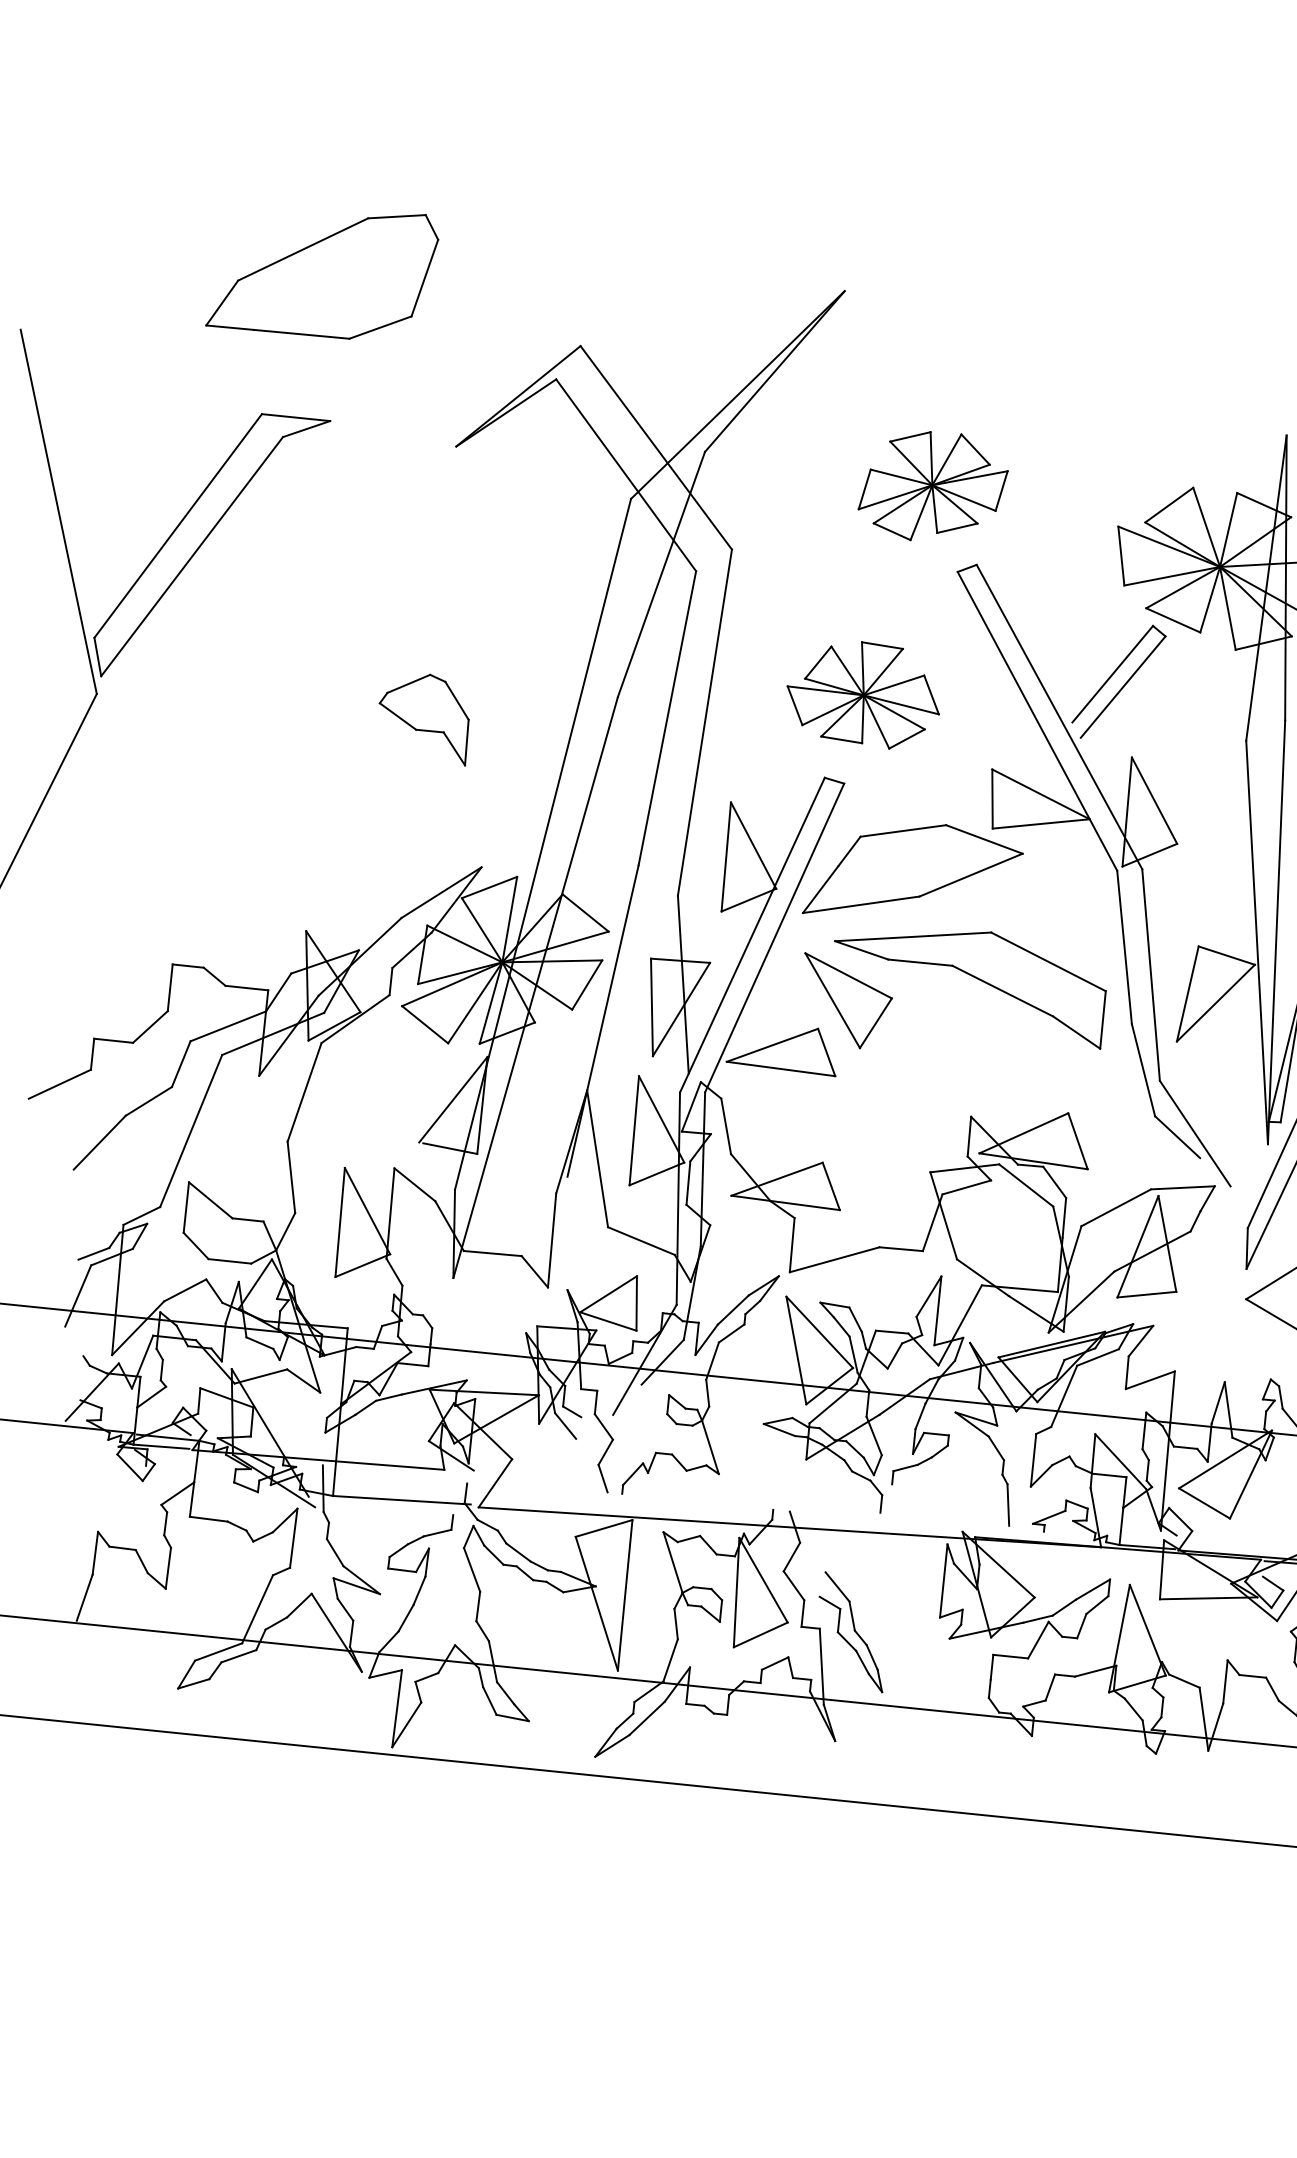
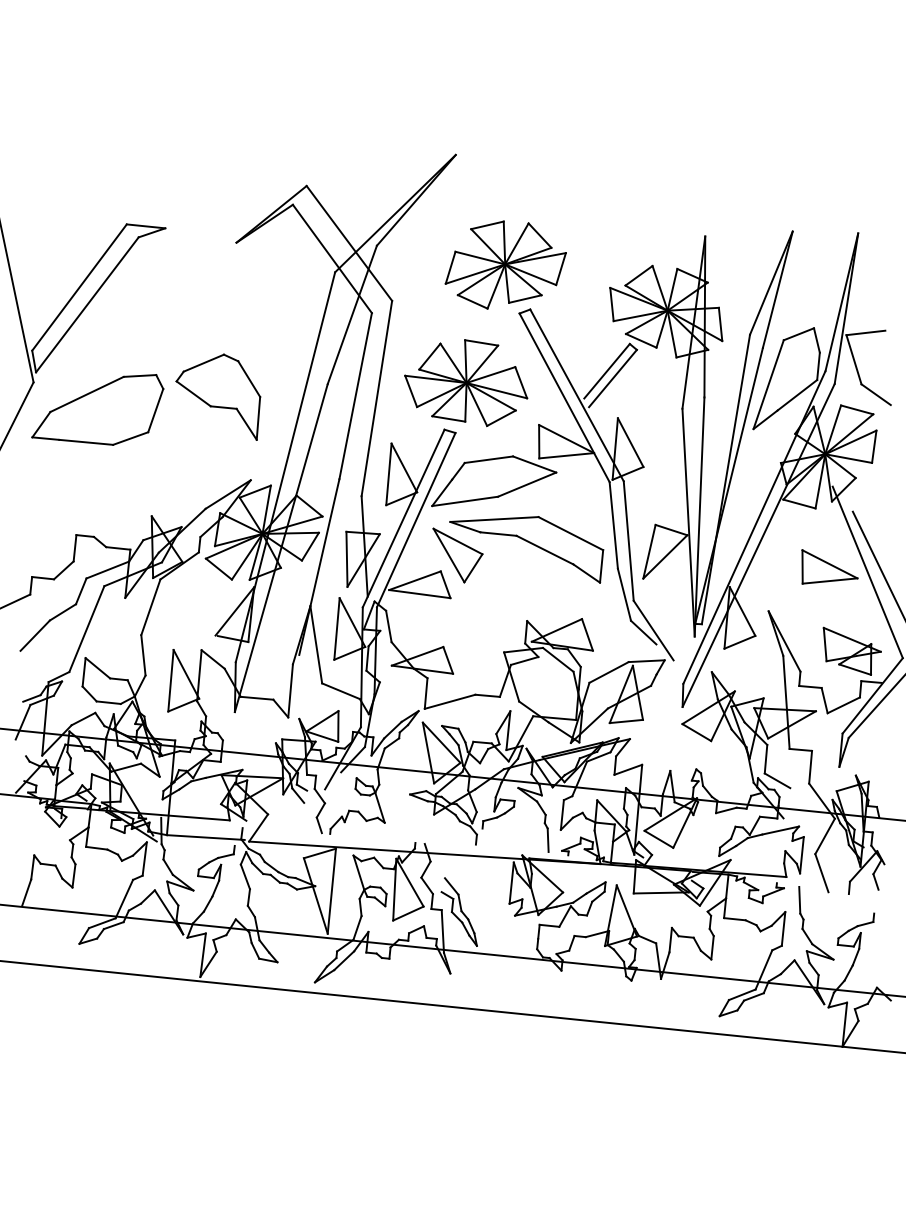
part: (321, 276) -> (97, 409), moved
part: (932, 485) -> (505, 264), size x1.43
part: (863, 695) -> (466, 383), size x1.43
part: (424, 718) -> (218, 396), size x1.67

